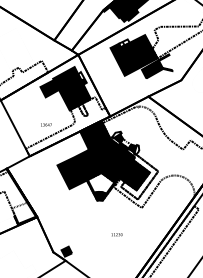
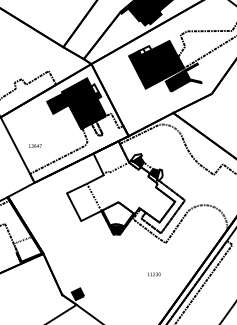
text: (46, 124) -> (35, 145), moved
fill: (103, 155) -> (120, 181), removed
text: (116, 234) -> (153, 274), moved

